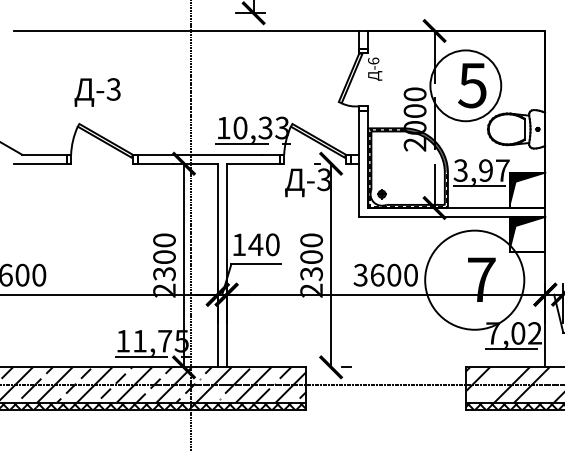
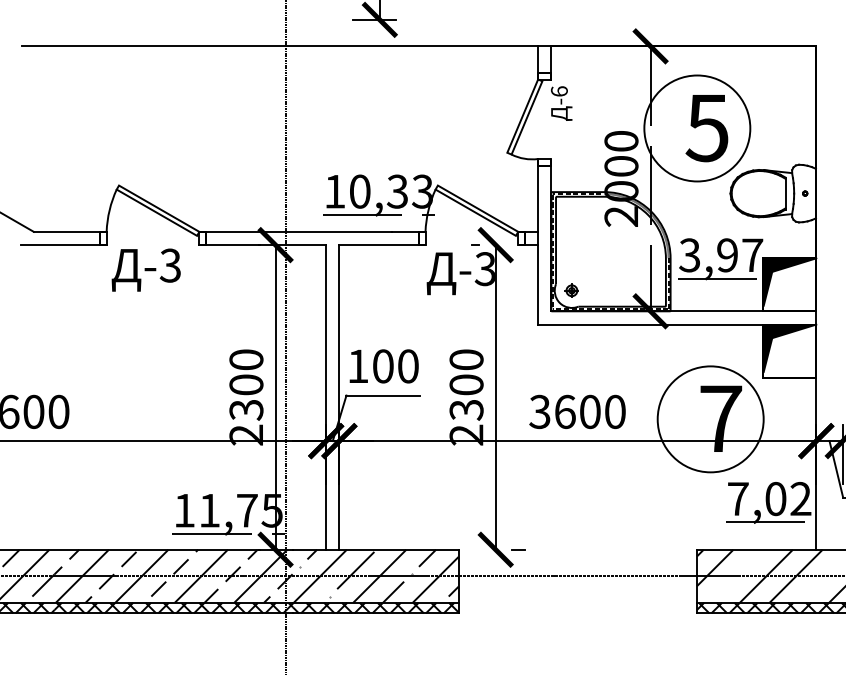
text: (97, 92) -> (146, 270), moved
text: (255, 244) -> (382, 365), 140 -> 100
circle: (474, 279) -> (710, 418), size x0.71

